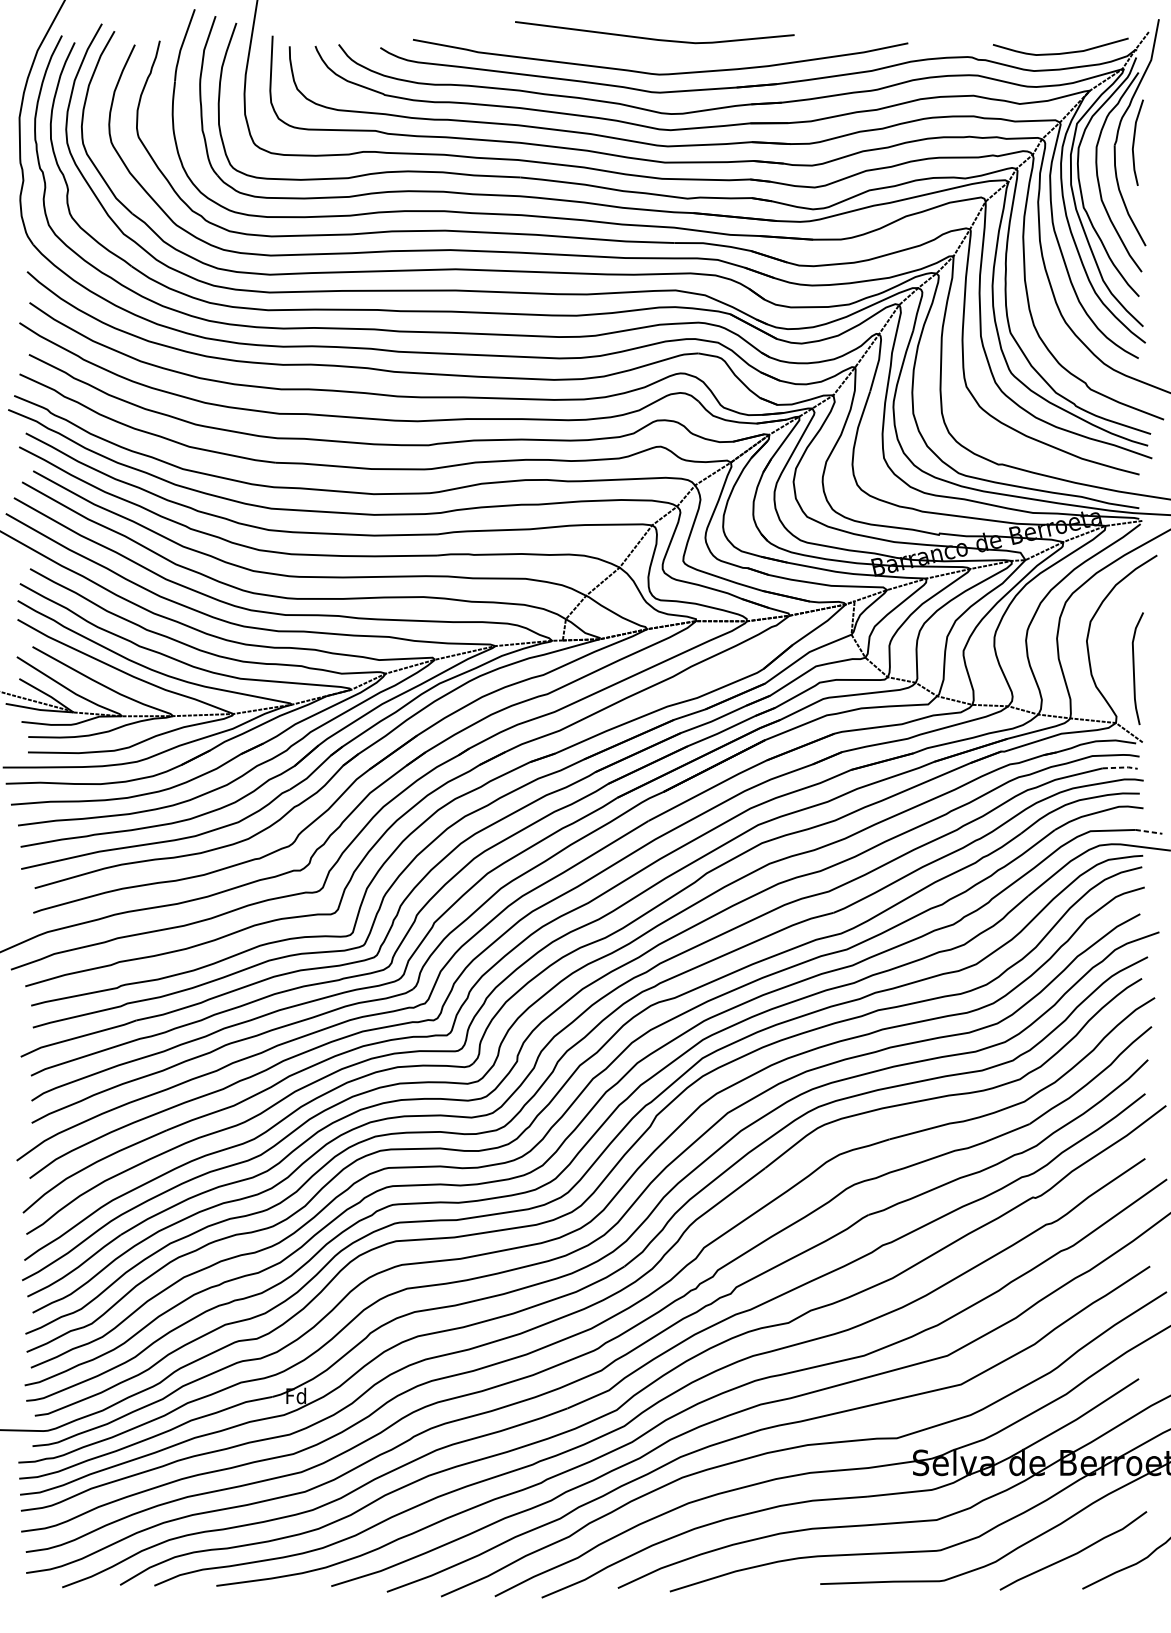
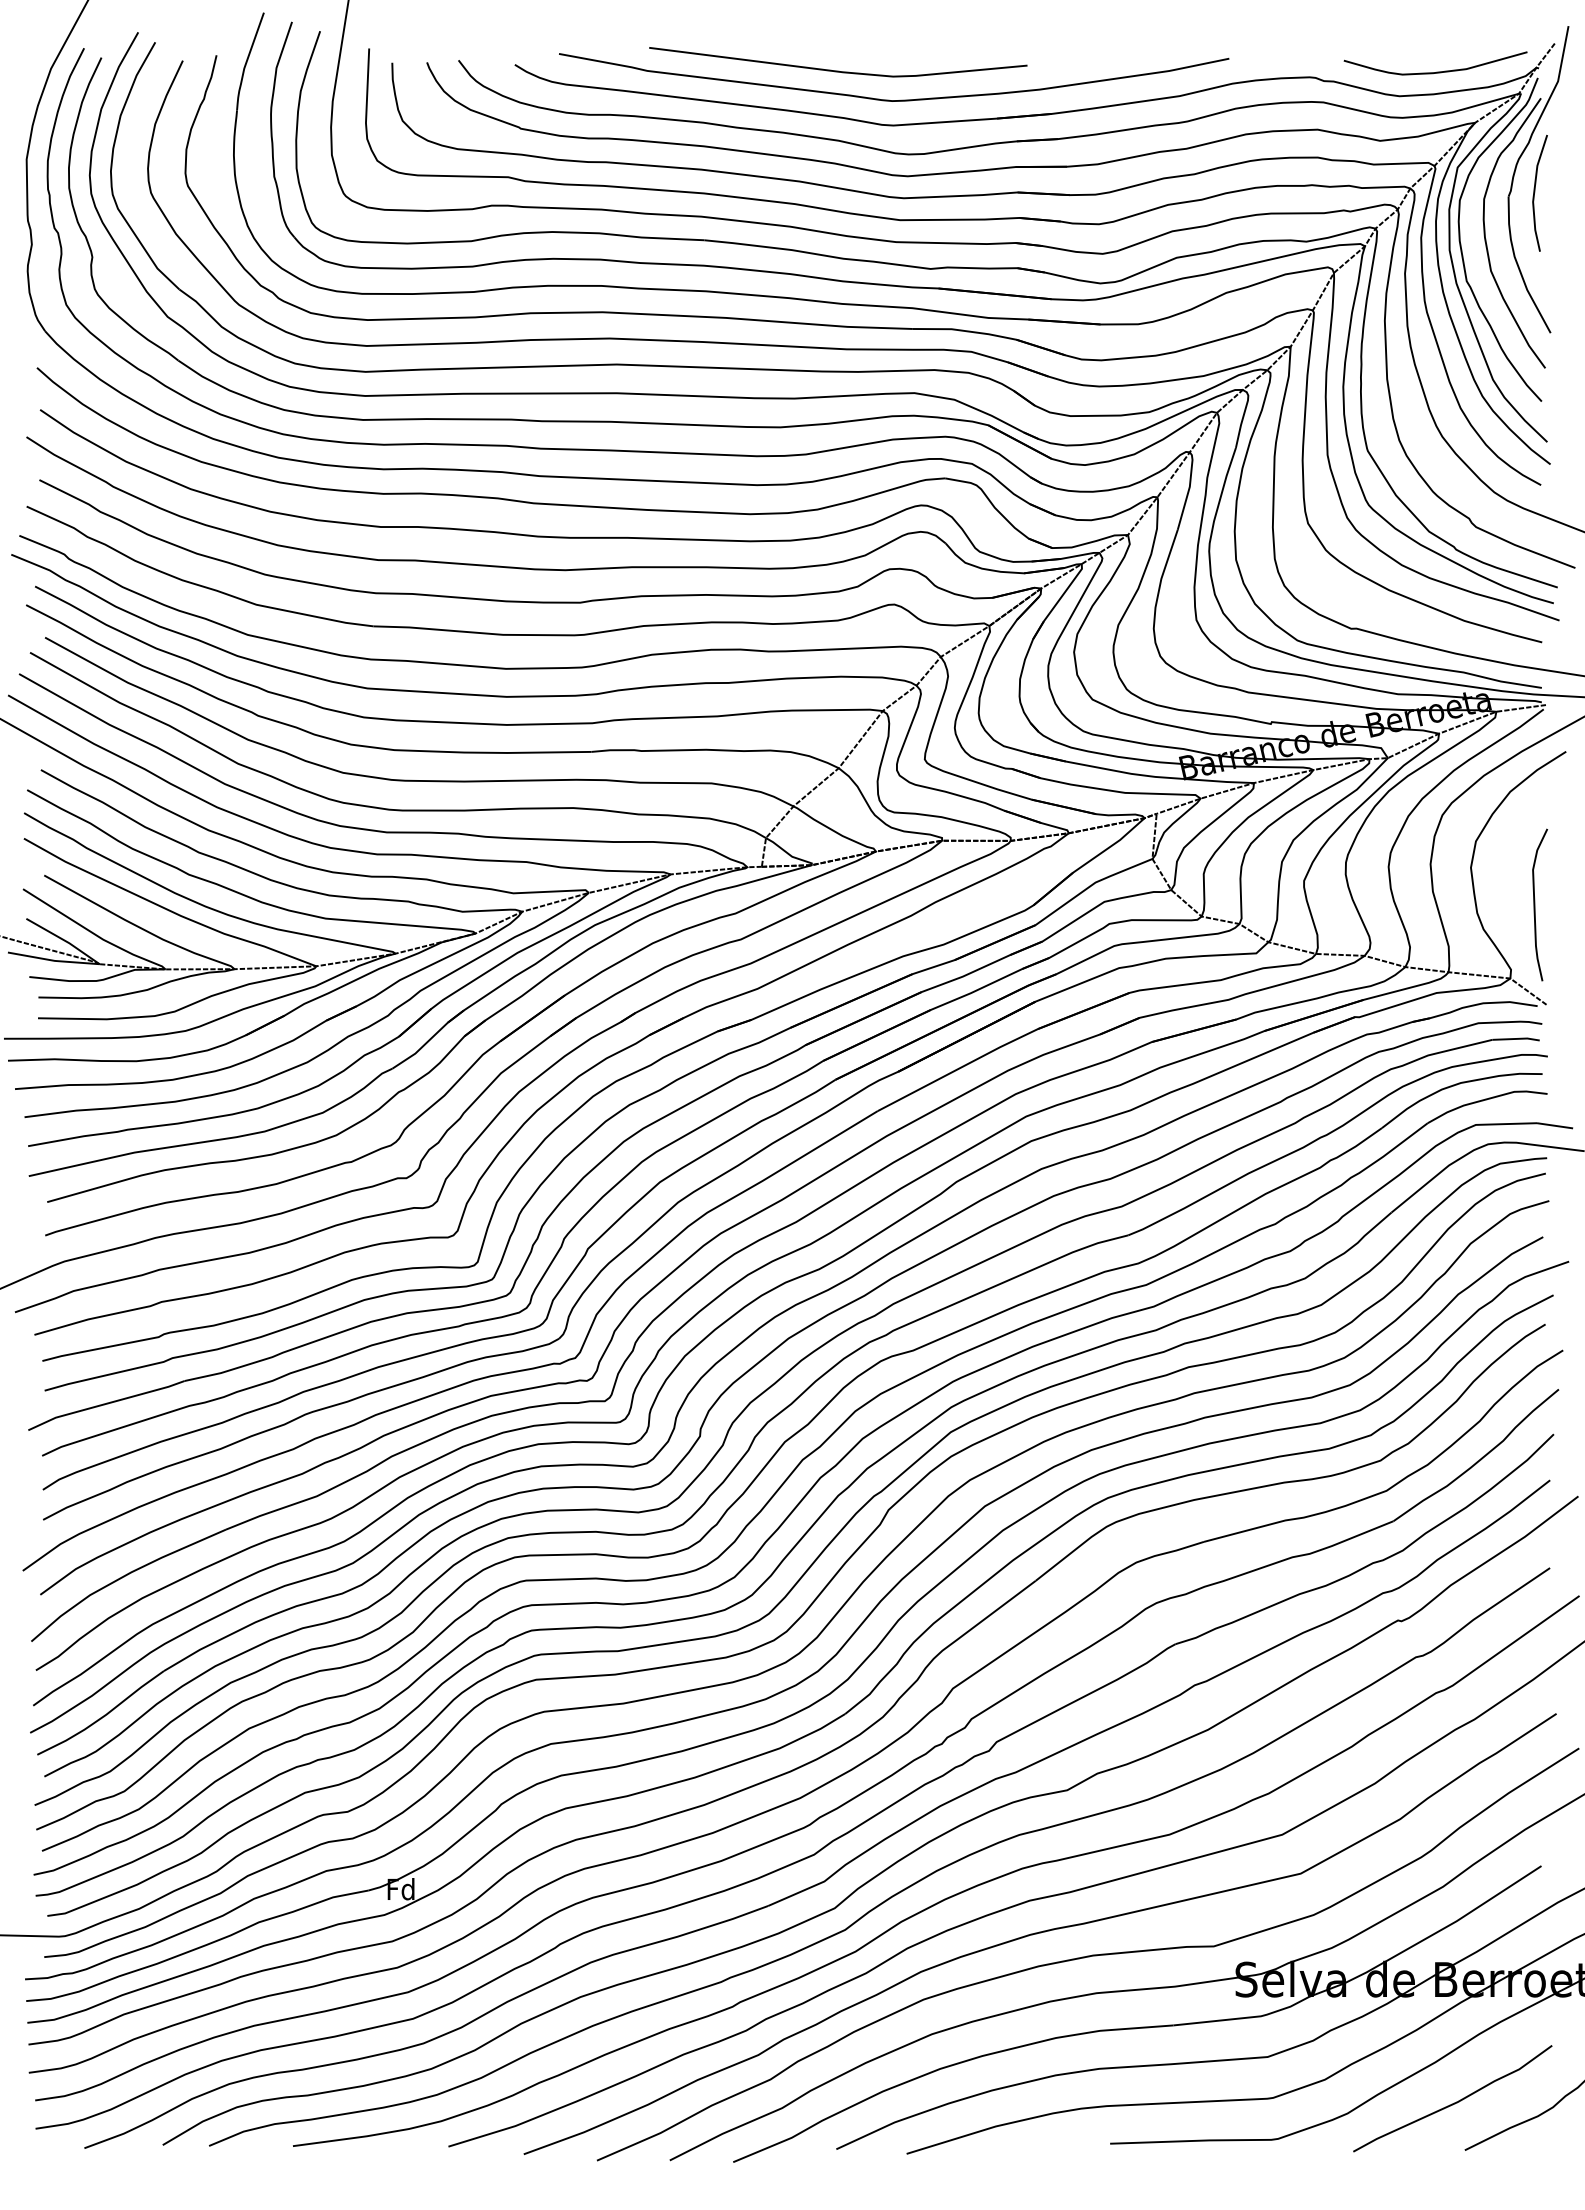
line: (654, 38) -> (838, 70), moved
line: (1121, 767) -> (1517, 1038), dashed -> solid
line: (1149, 831) -> (1555, 1125), dashed -> solid

